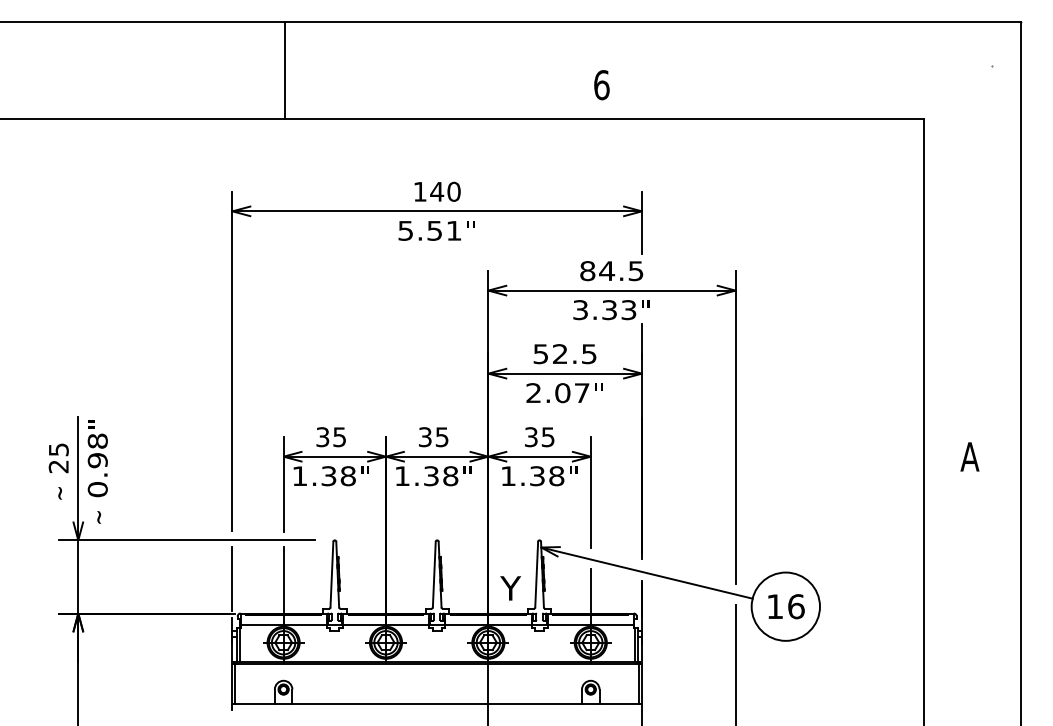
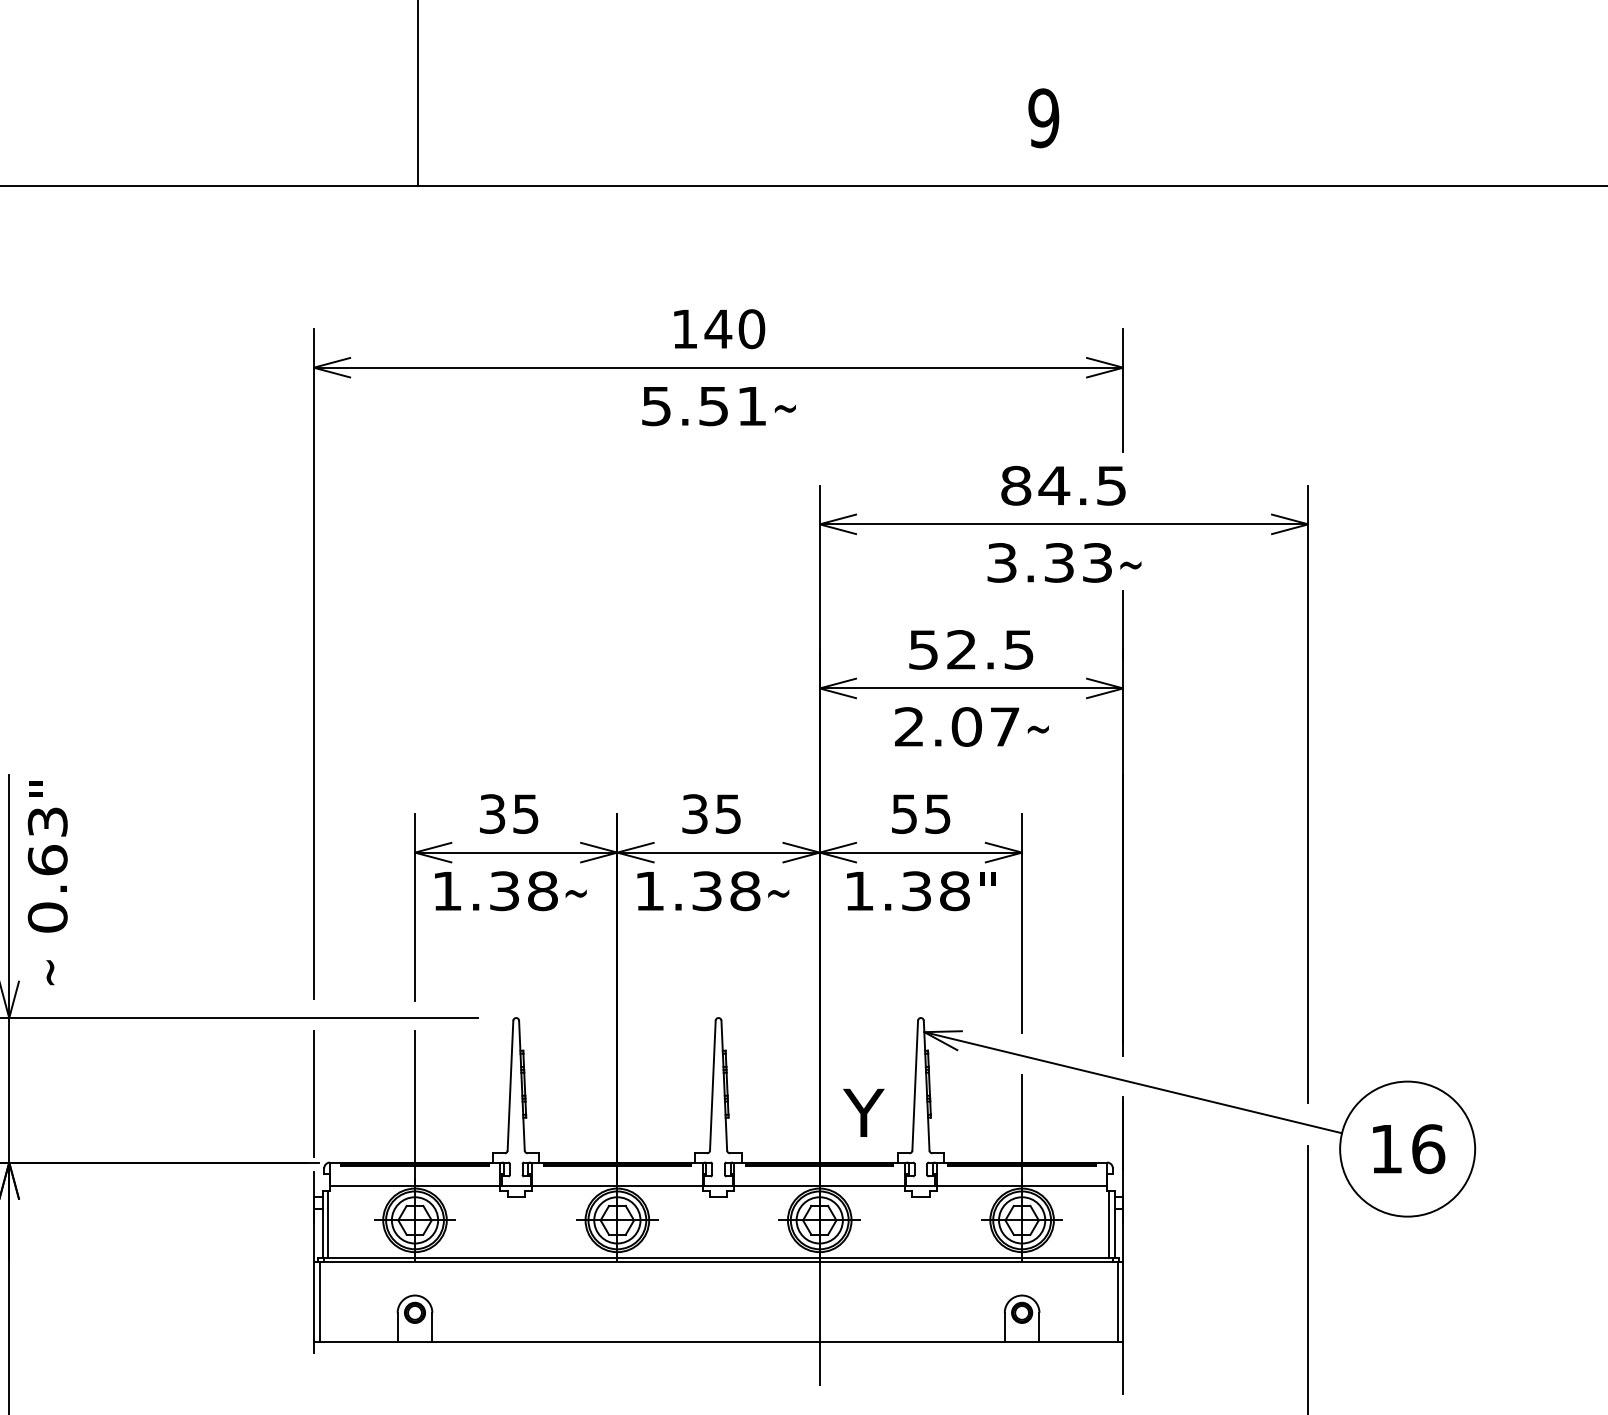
text: (601, 85) -> (1043, 118), 6 -> 9
text: (470, 227) -> (784, 399), " -> ~
text: (645, 306) -> (1130, 555), " -> ~
text: (598, 389) -> (1037, 719), " -> ~
text: (531, 436) -> (904, 812), 35 -> 55
text: (97, 450) -> (47, 840), 0.98 -> 0.63
text: (364, 472) -> (574, 883), " -> ~
text: (467, 472) -> (778, 883), " -> ~

